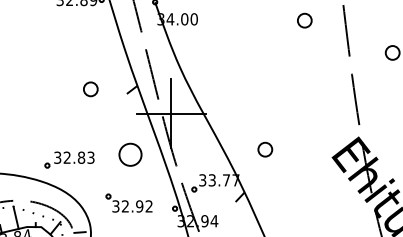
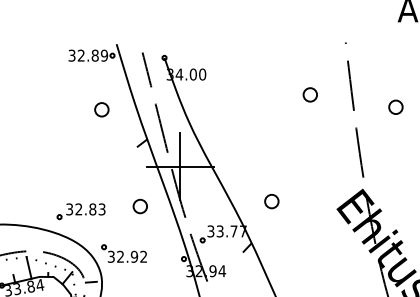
circle: (303, 20) -> (309, 94), moved
circle: (90, 89) -> (101, 109), moved
circle: (129, 154) -> (139, 206), size x0.62
part: (128, 203) -> (123, 253), moved

